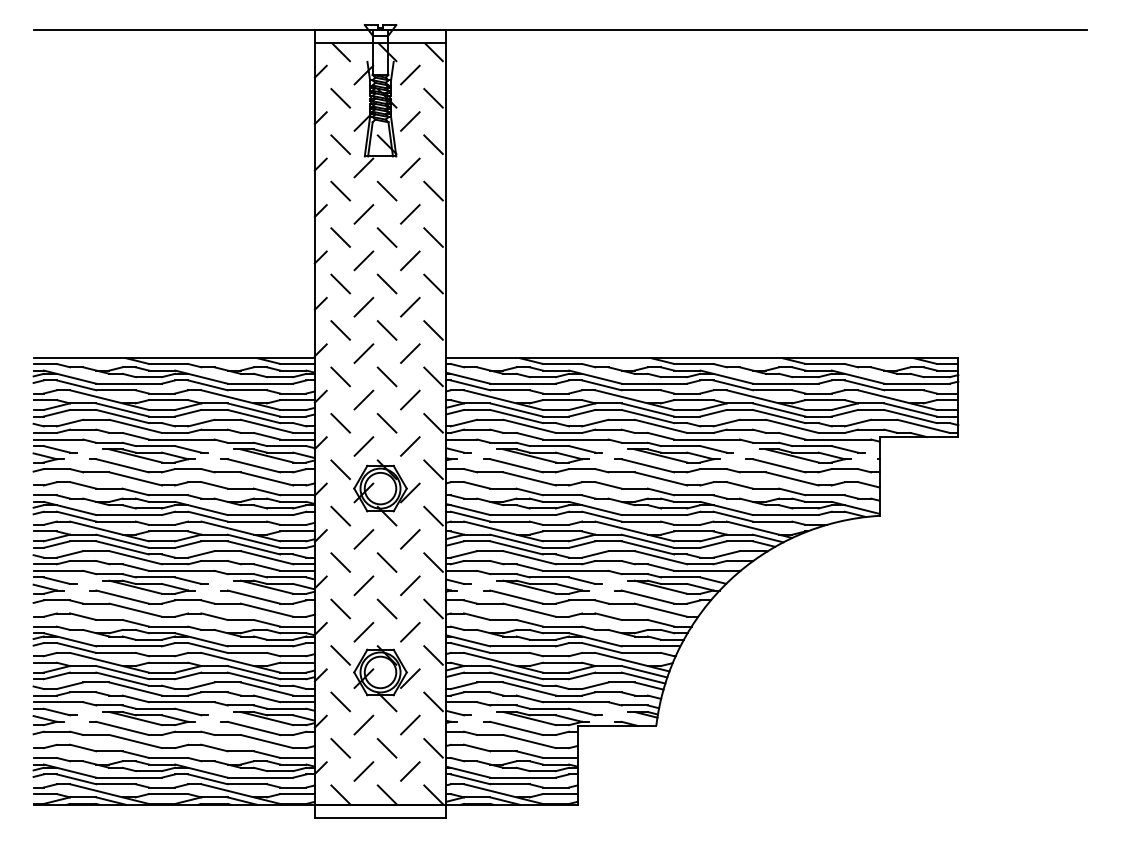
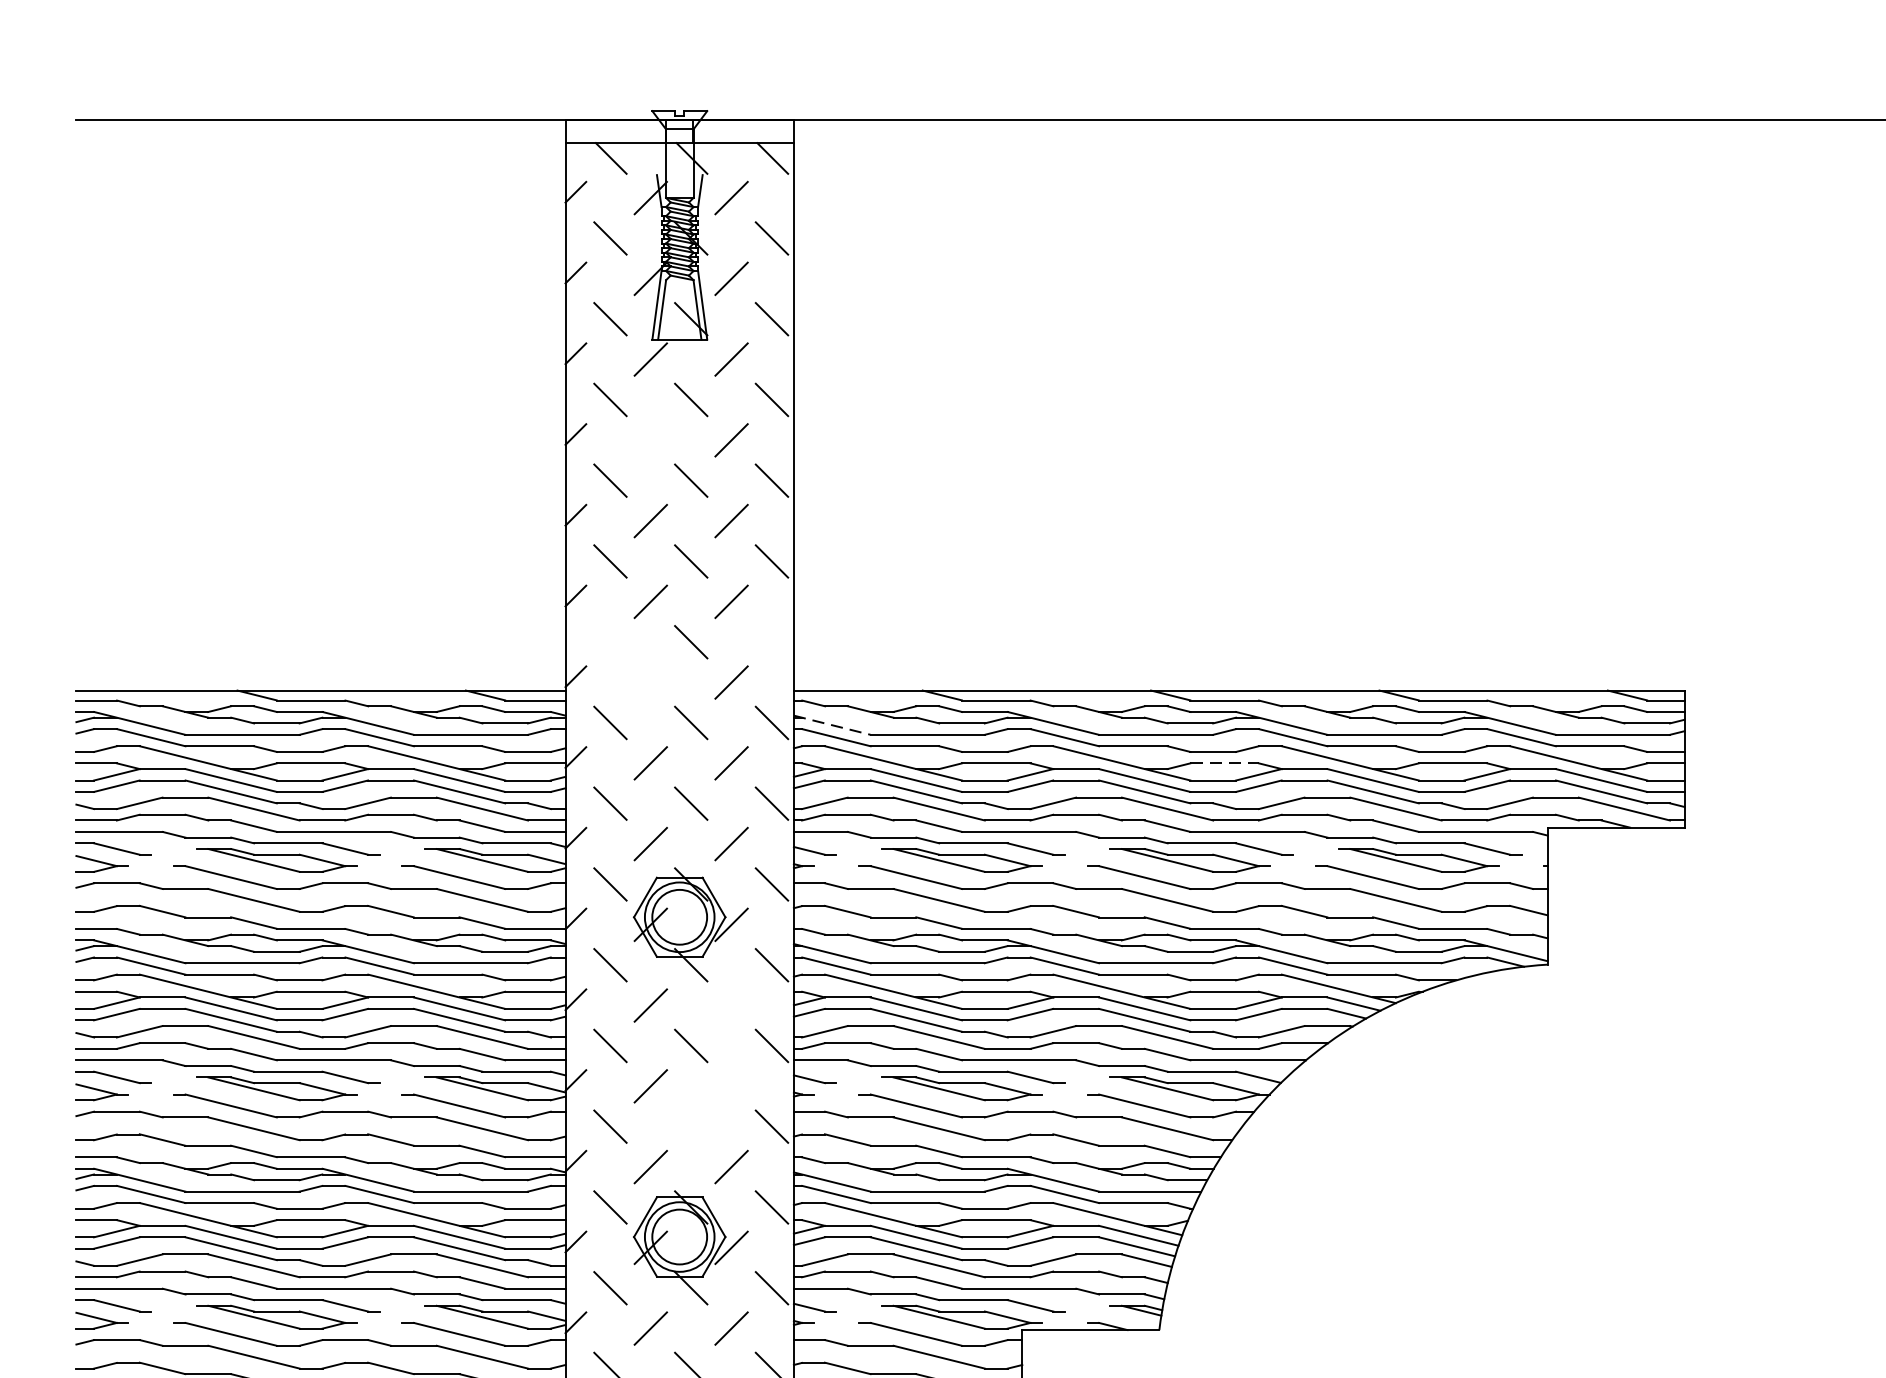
line: (363, 214) -> (650, 440), removed
line: (340, 330) -> (610, 642), removed
line: (433, 330) -> (771, 642), removed
line: (363, 353) -> (650, 682), removed
line: (468, 378) -> (832, 725), solid -> dashed
line: (693, 400) -> (1224, 764), solid -> dashed
line: (410, 539) -> (731, 1005), removed
line: (410, 585) -> (731, 1085), removed
line: (386, 608) -> (690, 1125), removed

